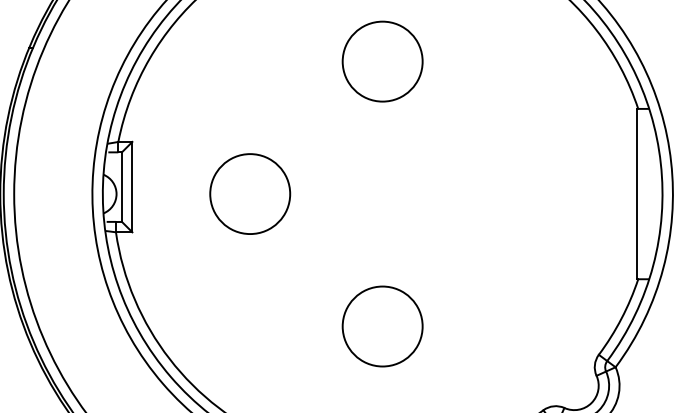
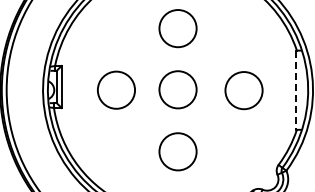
circle: (381, 192) -> (177, 89), added
circle: (523, 194) -> (243, 90), added
line: (637, 194) -> (296, 90), solid -> dashed

